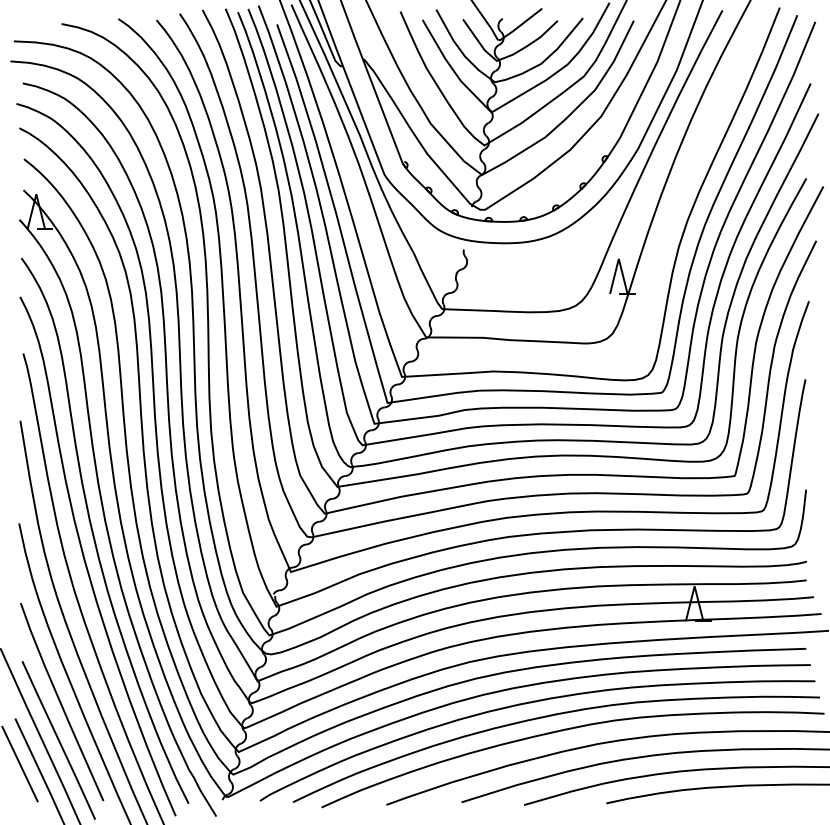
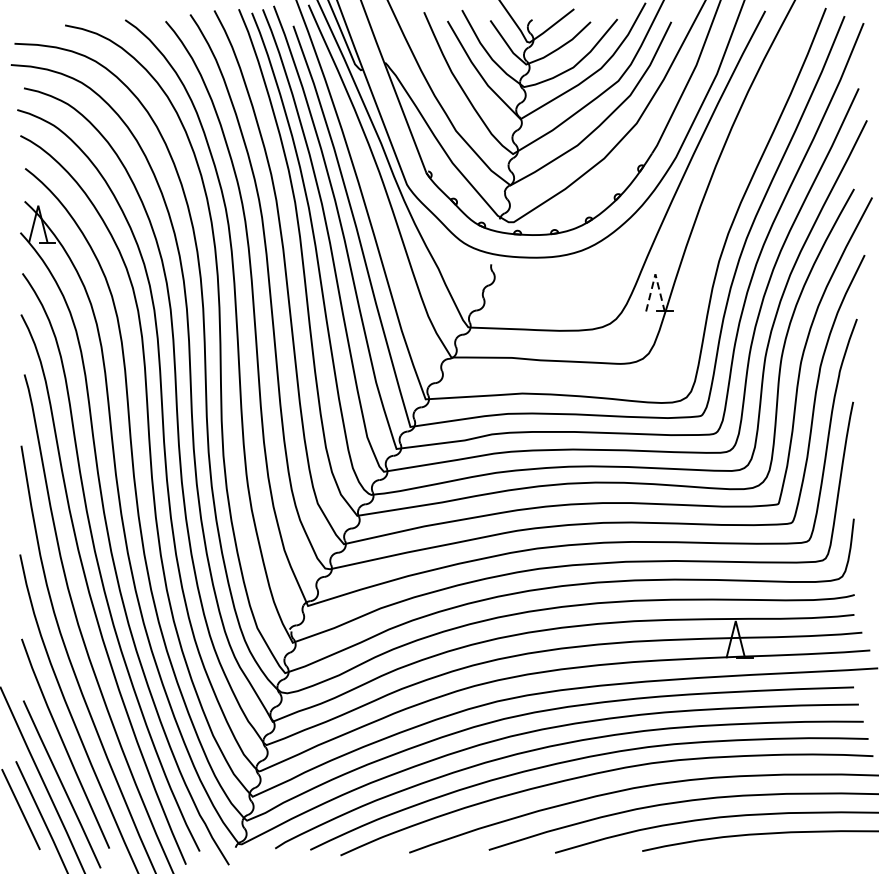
line: (618, 258) -> (655, 273), solid -> dashed

